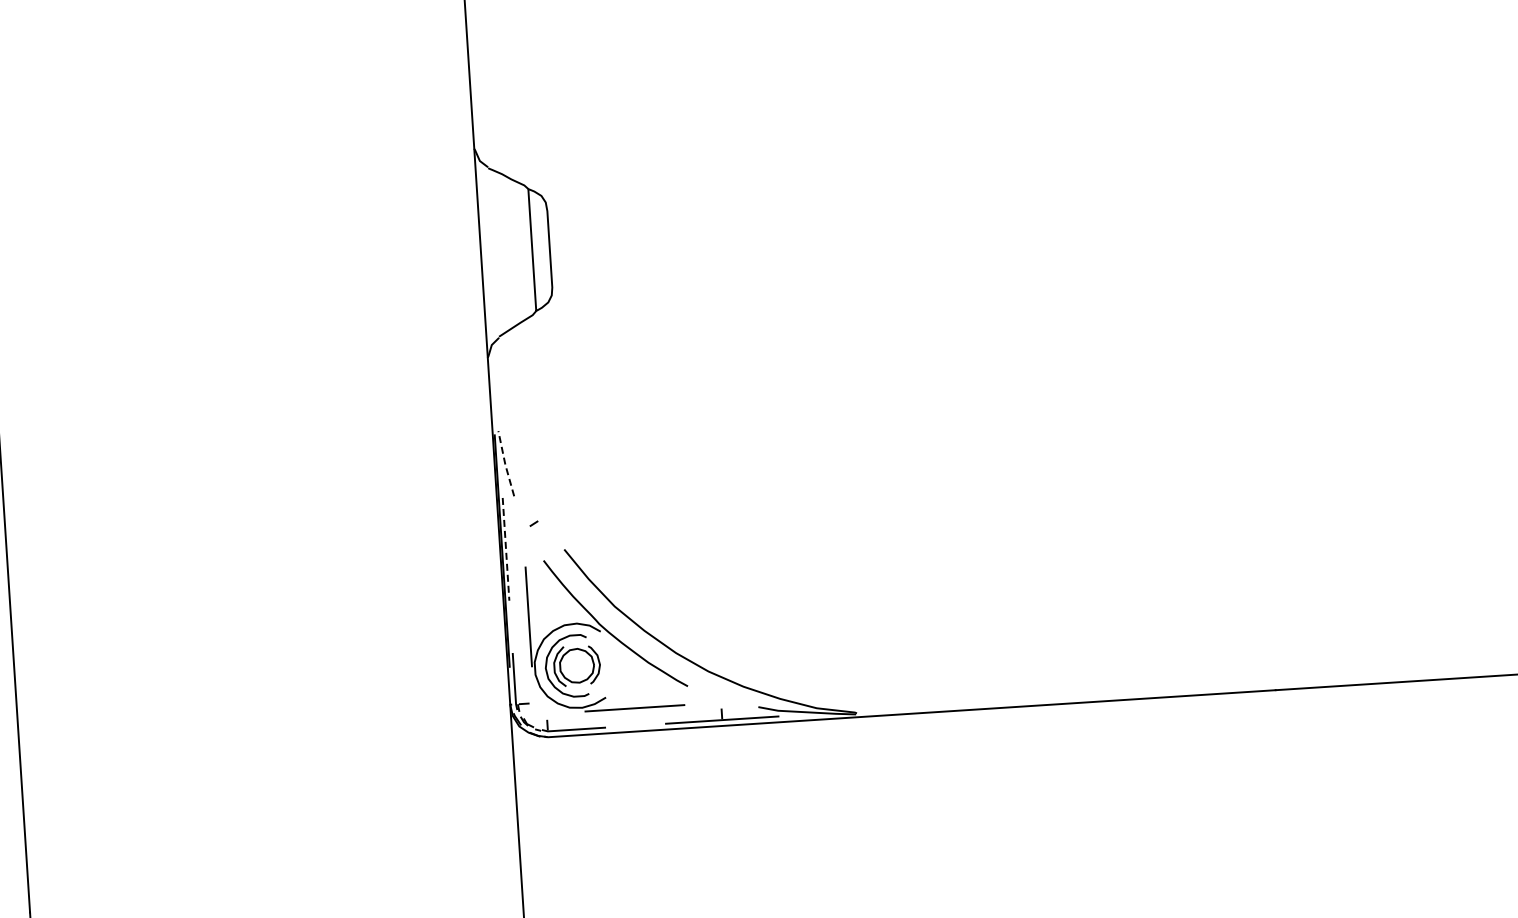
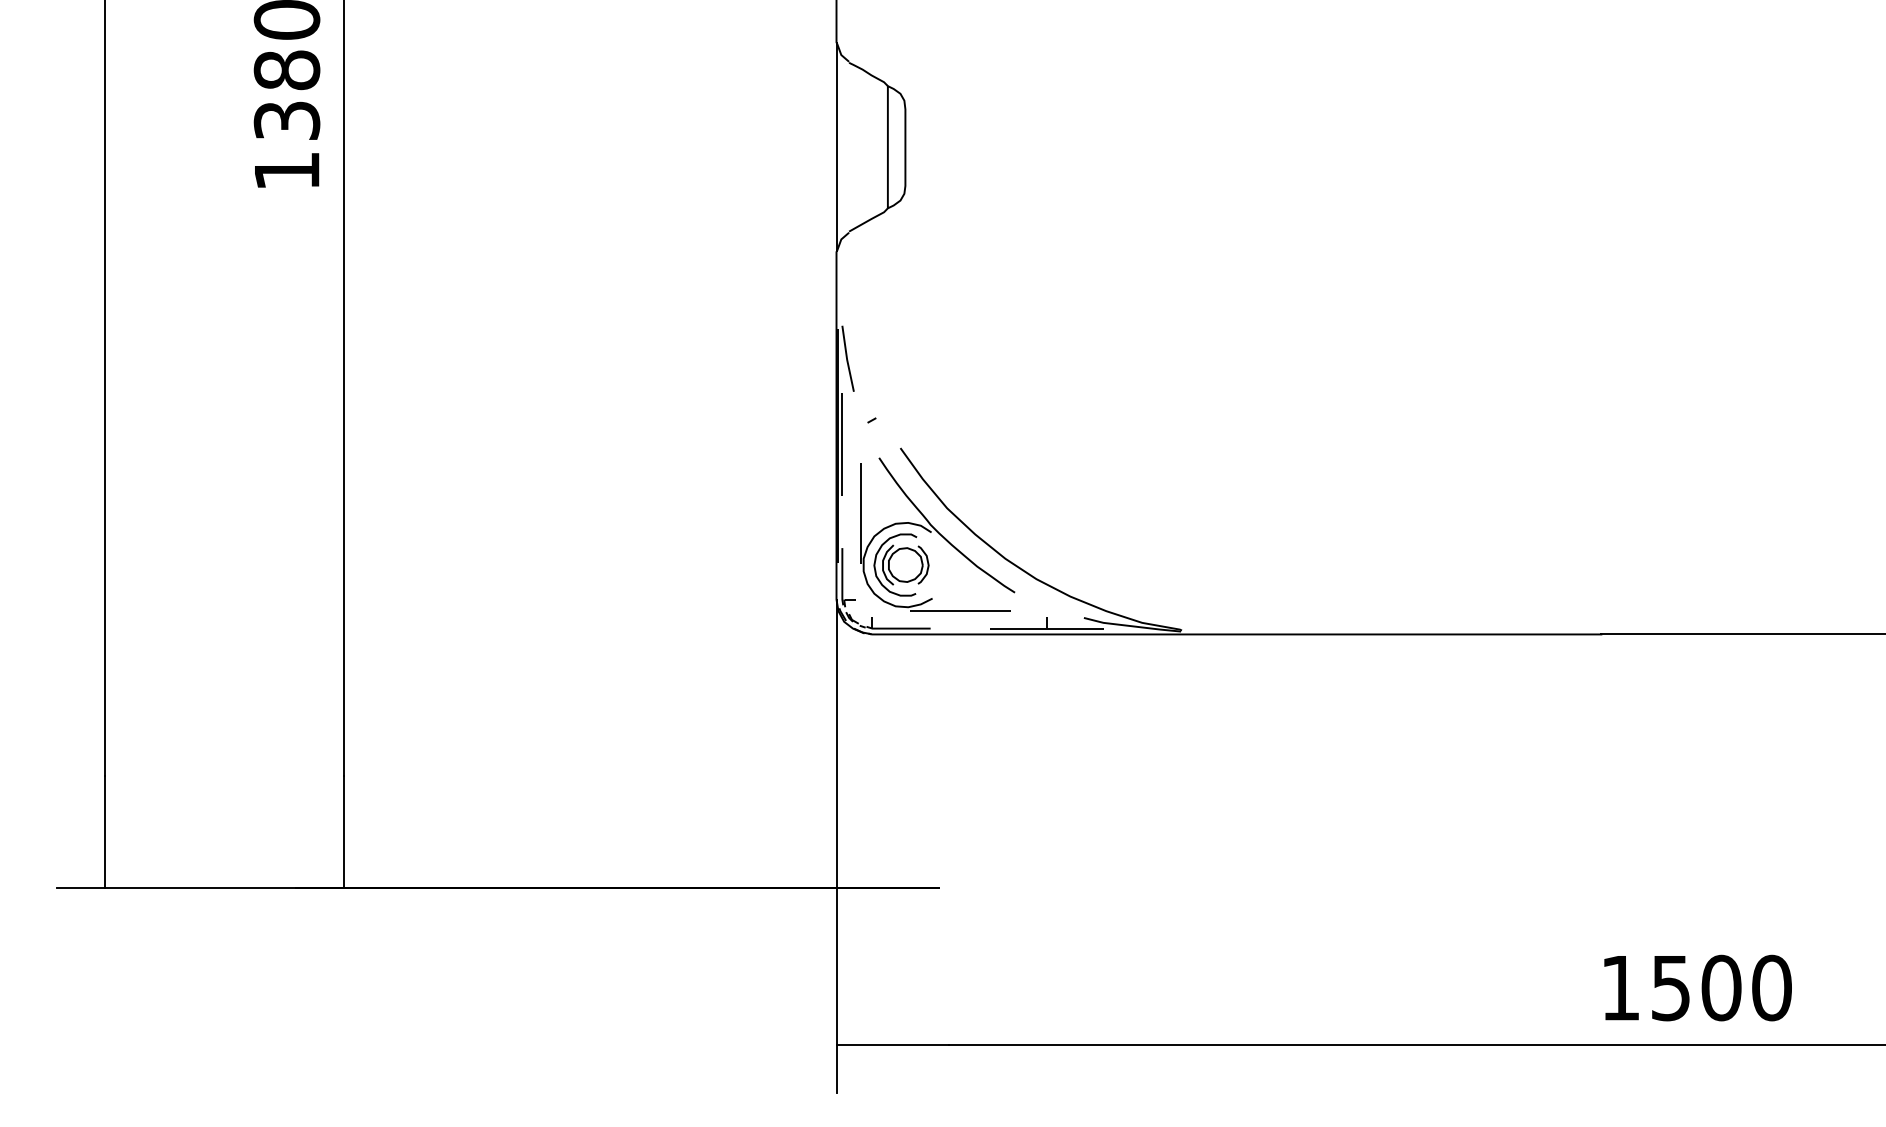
line: (505, 463) -> (847, 358), dashed -> solid
line: (506, 549) -> (842, 444), dashed -> solid

